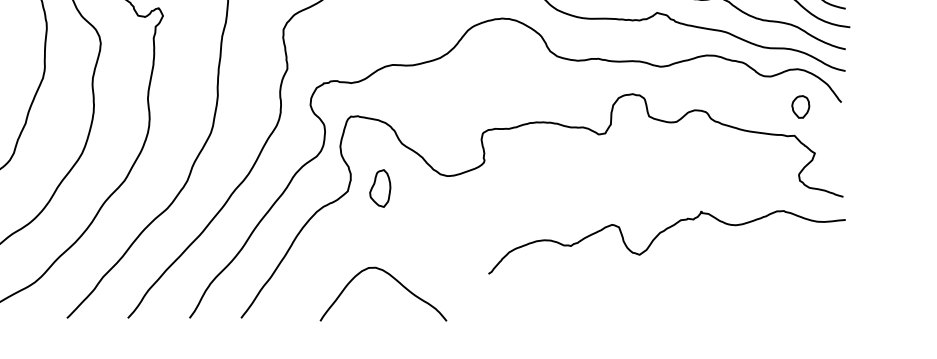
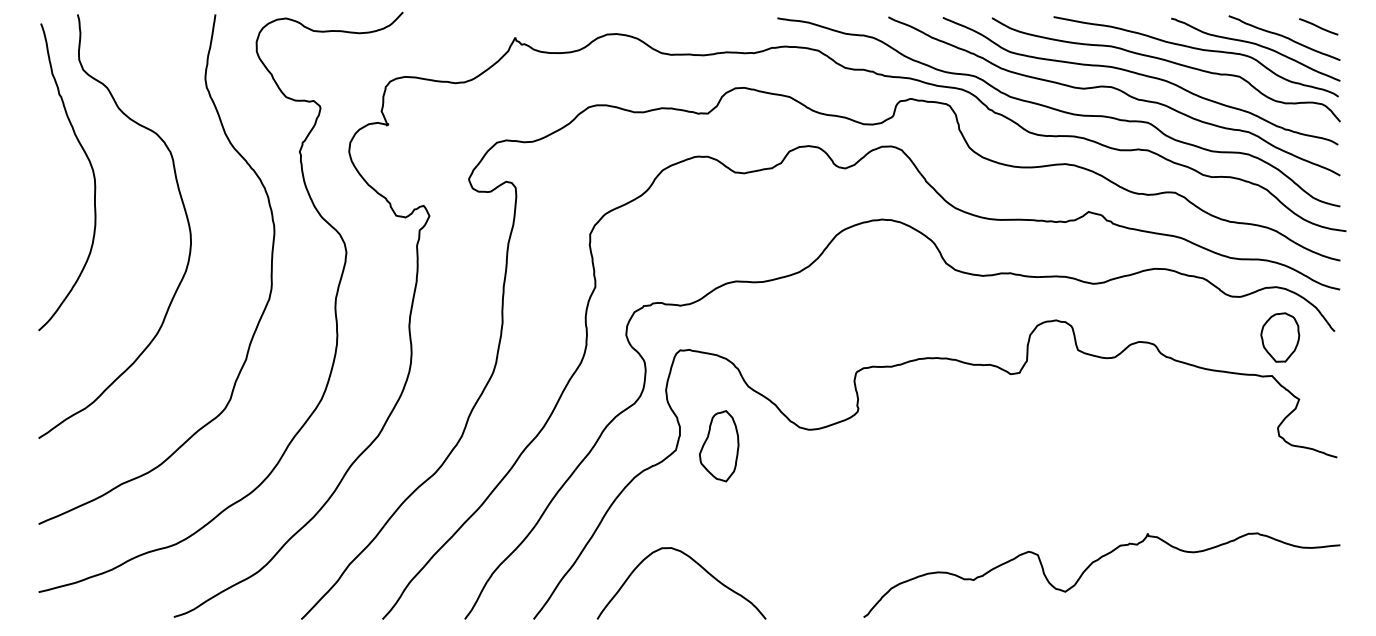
part: (800, 106) -> (1280, 337), size x1.67
part: (380, 188) -> (719, 446), size x1.43
curve: (662, 232) -> (1095, 562), moved
curve: (393, 278) -> (694, 562), moved

